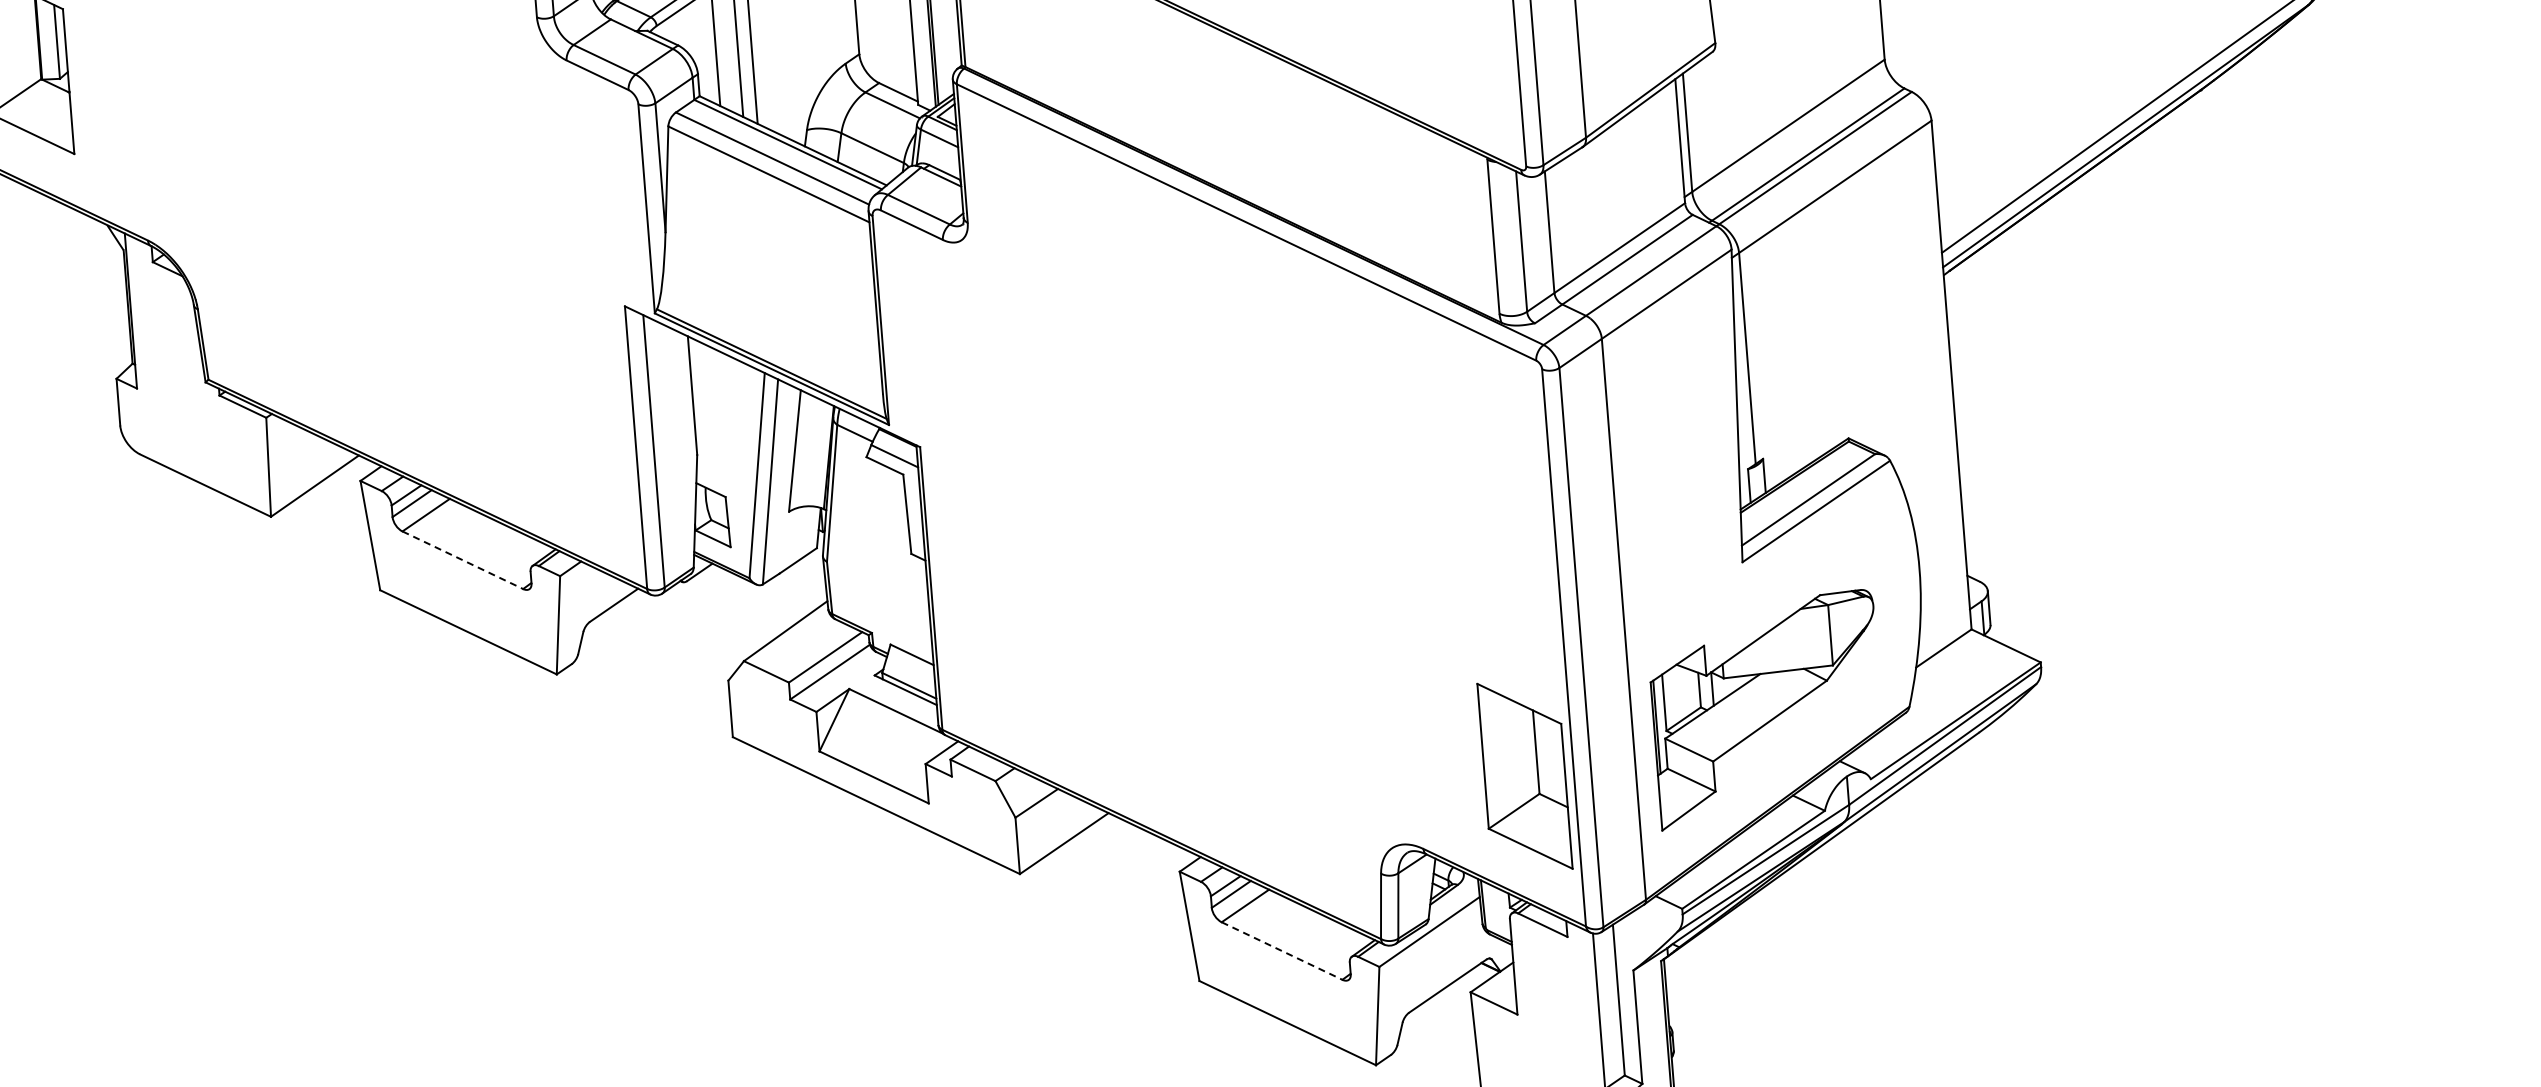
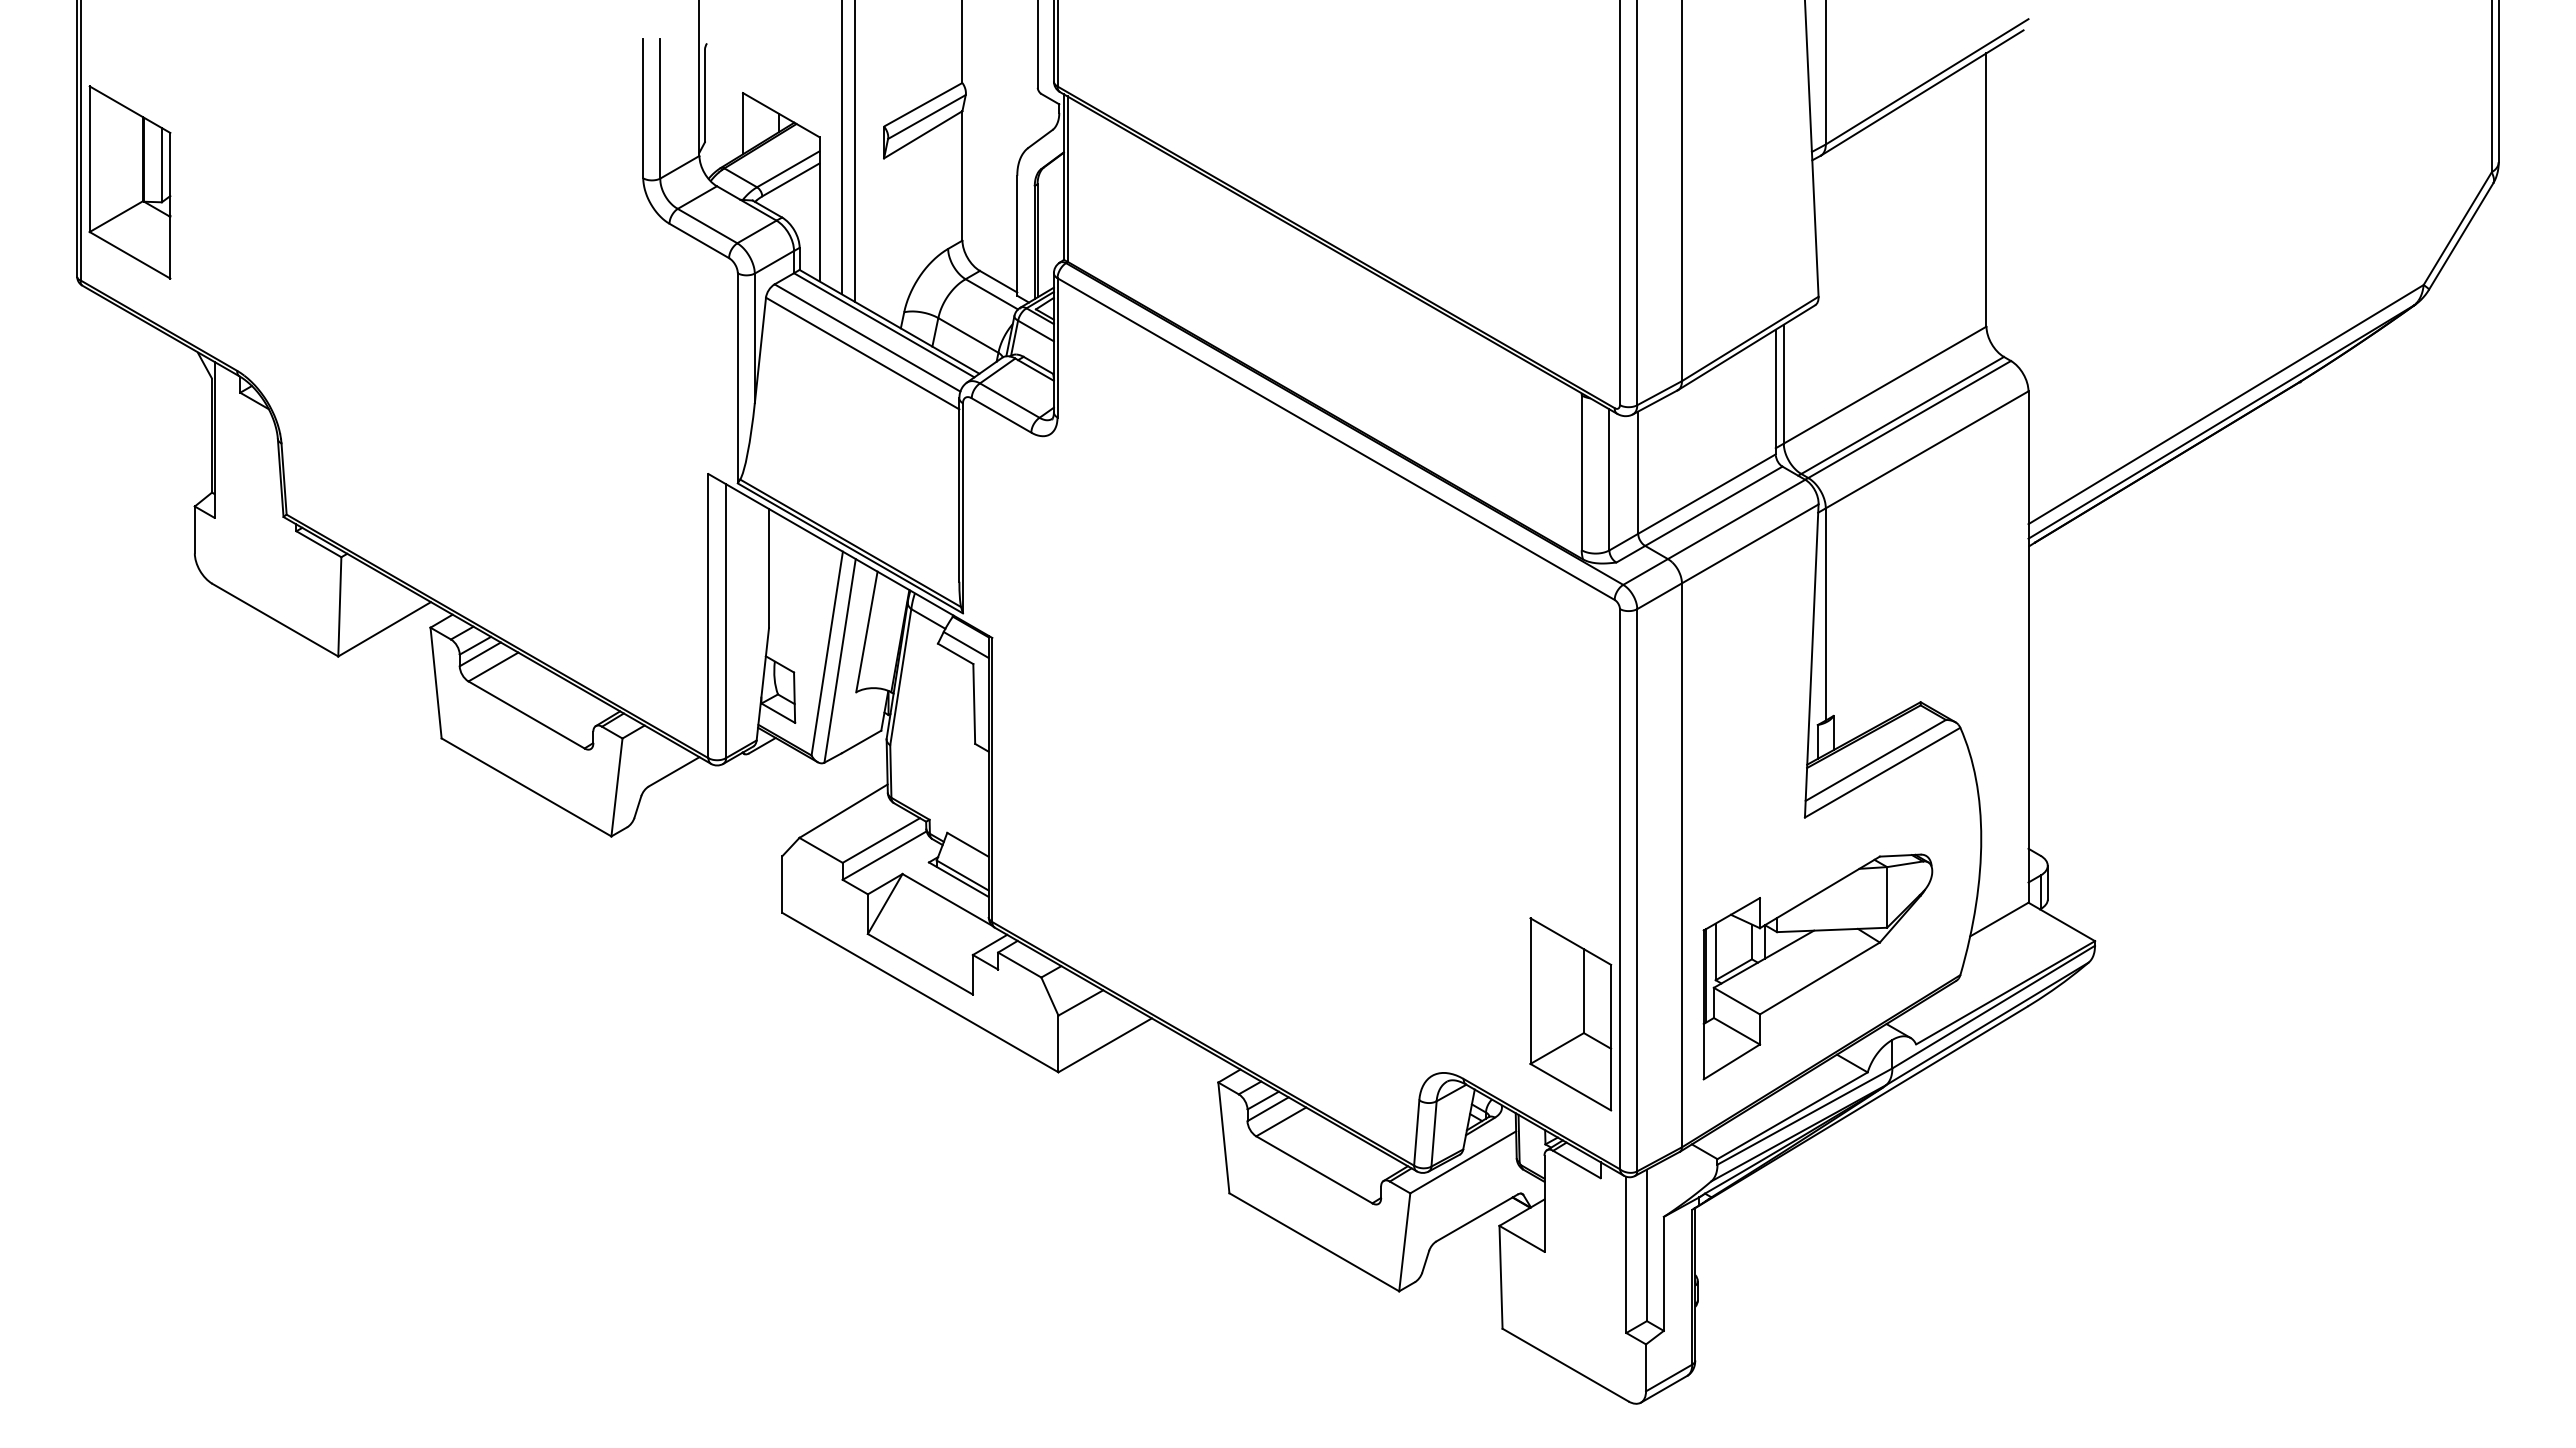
line: (462, 560) -> (526, 715), dashed -> solid
line: (1282, 951) -> (1314, 1170), dashed -> solid

